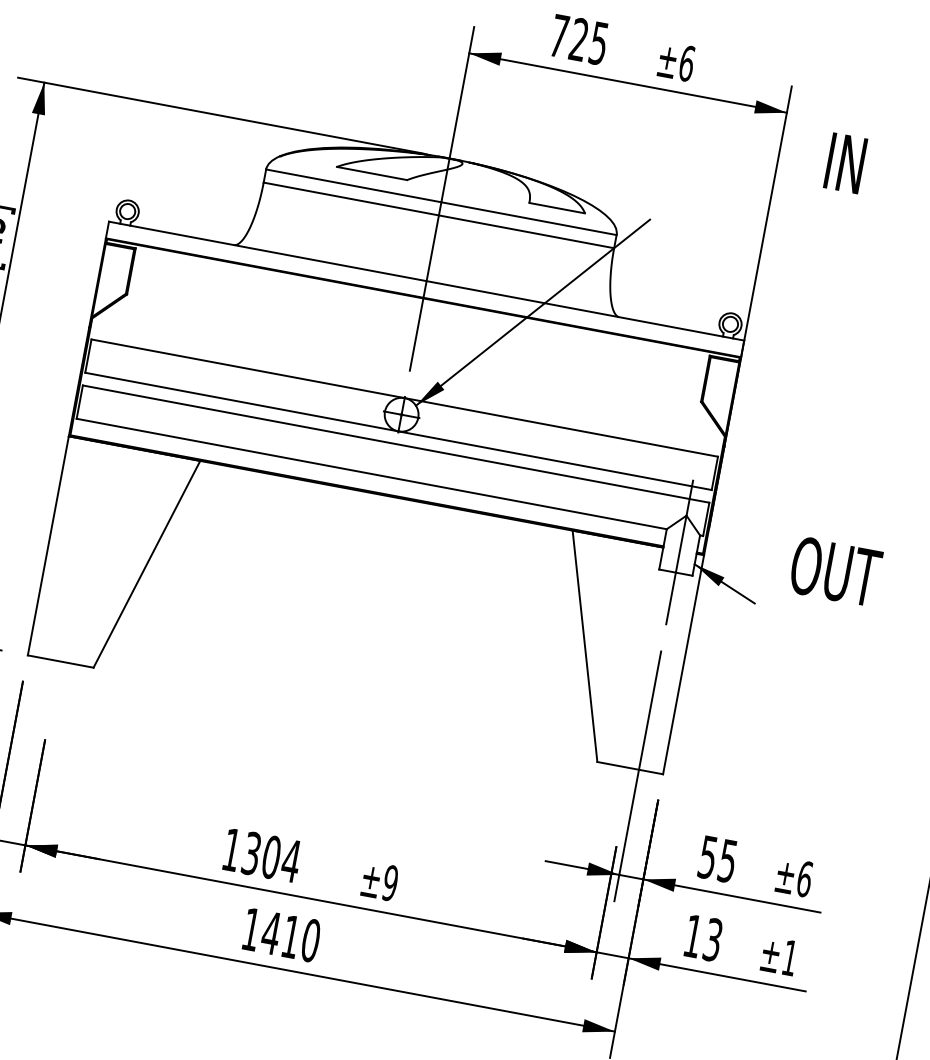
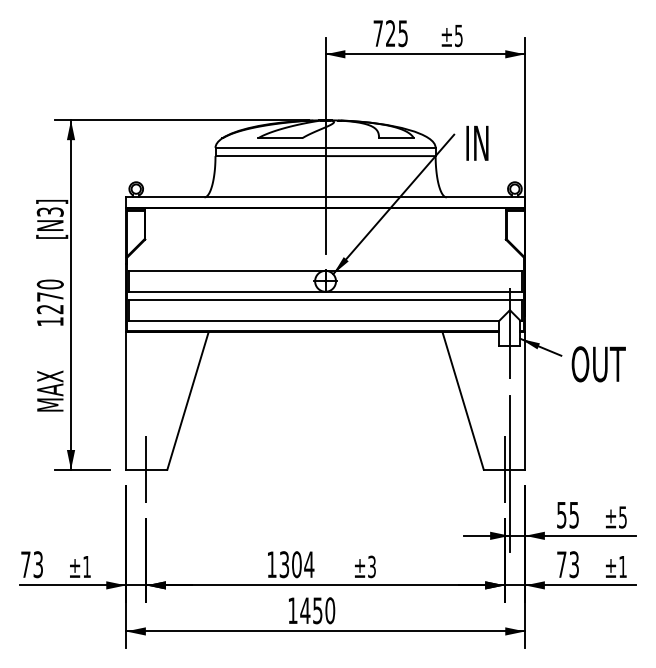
text: (686, 63) -> (458, 35), ±6 -> ±5
text: (845, 162) -> (477, 142), moved
text: (835, 571) -> (598, 364), moved
line: (60, 660) -> (146, 469), added
line: (630, 767) -> (504, 469), added
text: (805, 879) -> (623, 517), ±6 -> ±5
text: (389, 882) -> (371, 566), ±9 -> ±3
text: (692, 935) -> (561, 564), 13 -> 73
text: (290, 936) -> (317, 610), 1410 -> 1450

